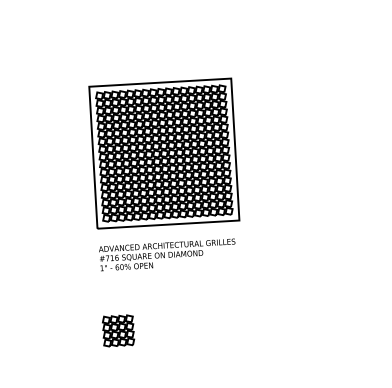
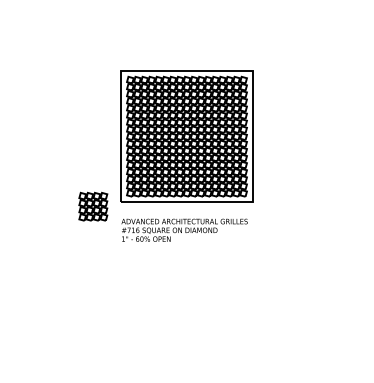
part: (118, 330) -> (93, 206), moved

